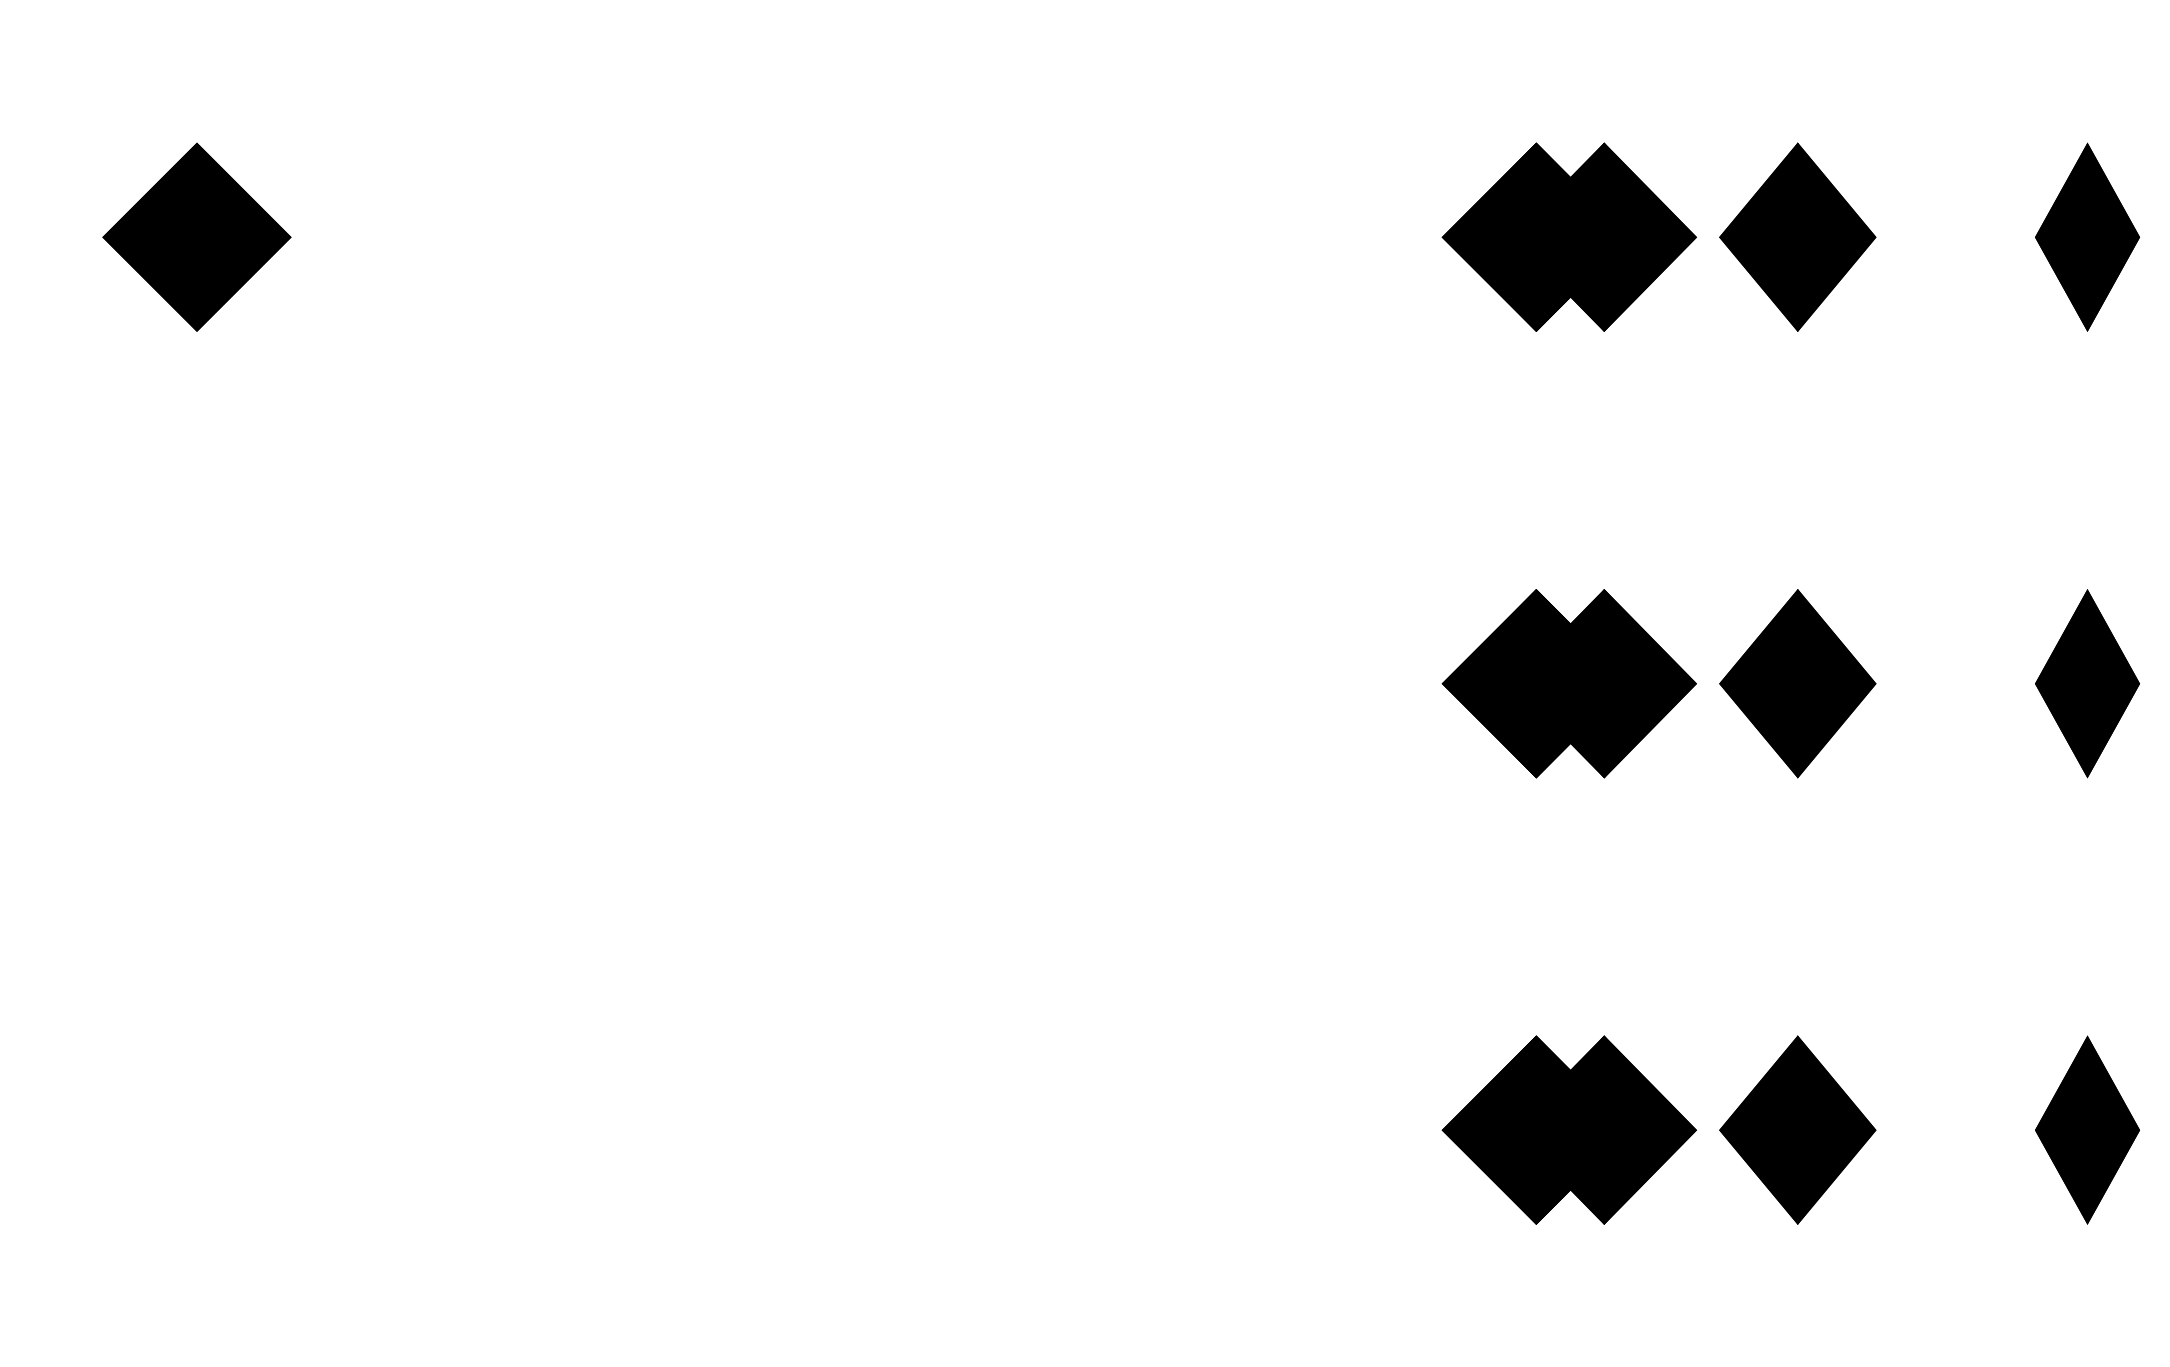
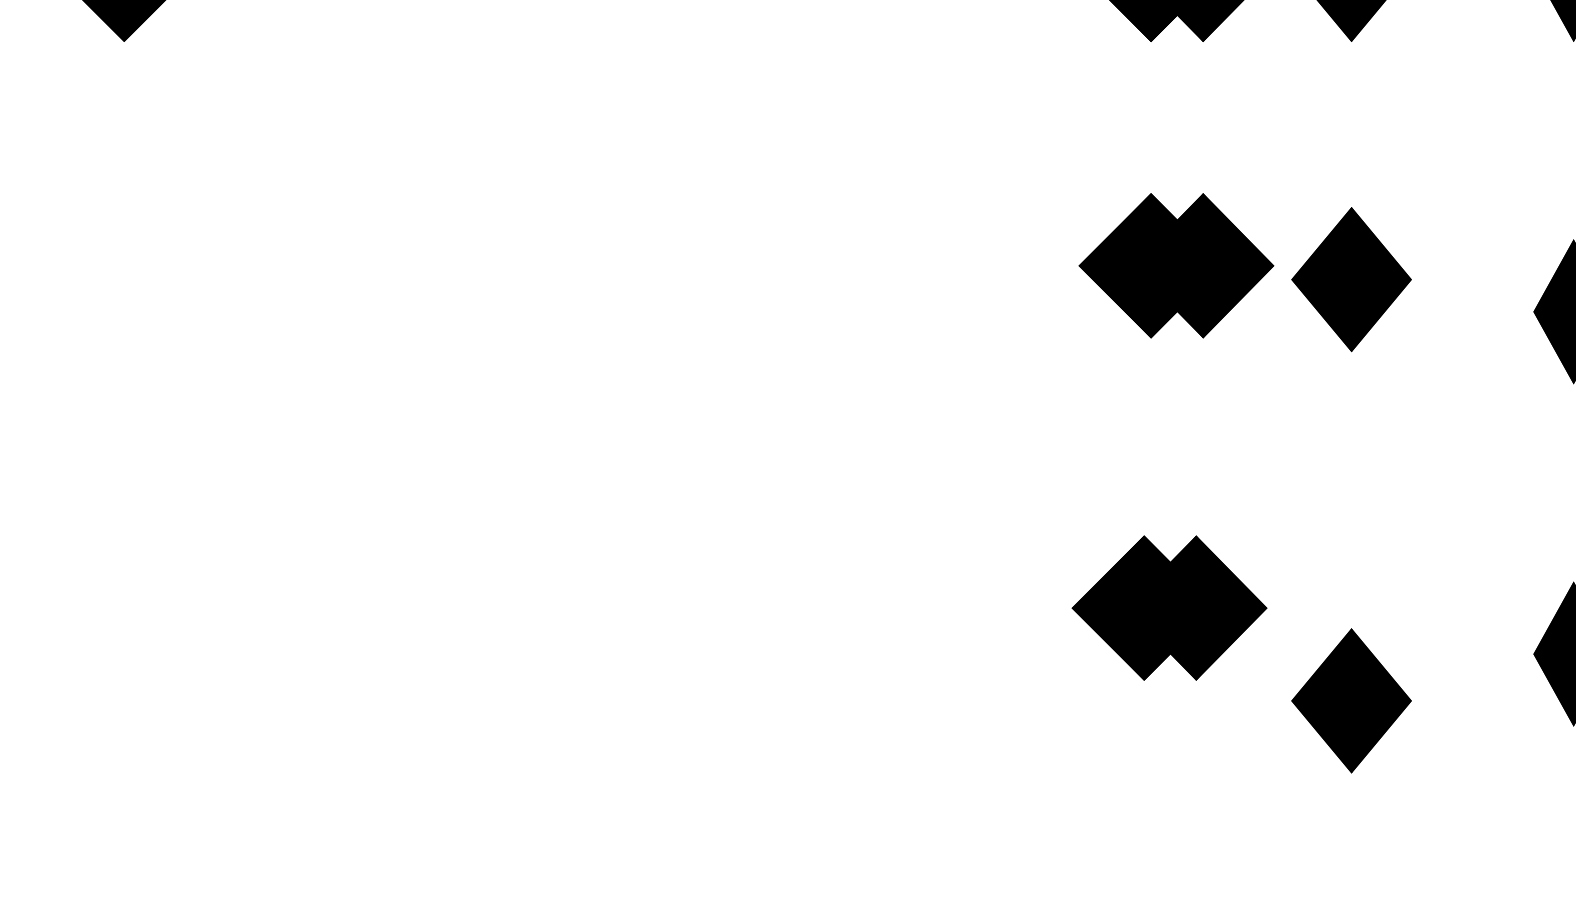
part: (1568, 683) -> (1175, 265), moved
part: (1797, 683) -> (1351, 279), moved
part: (1568, 1129) -> (1168, 607), moved
part: (1797, 1129) -> (1351, 700), moved

